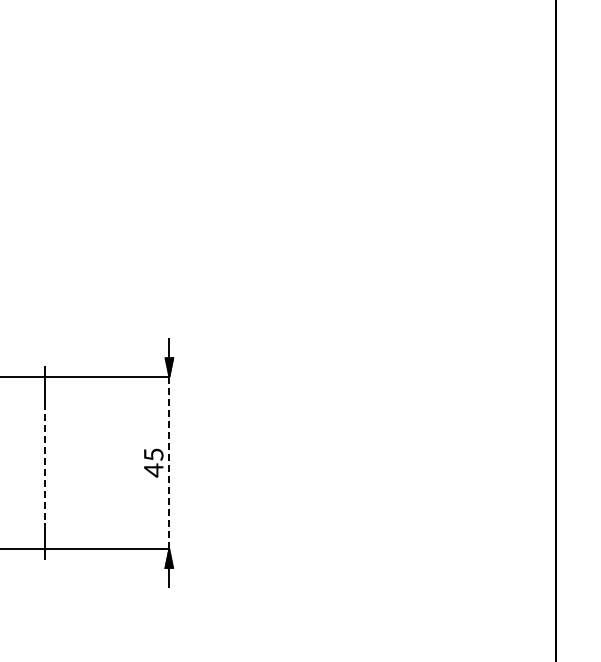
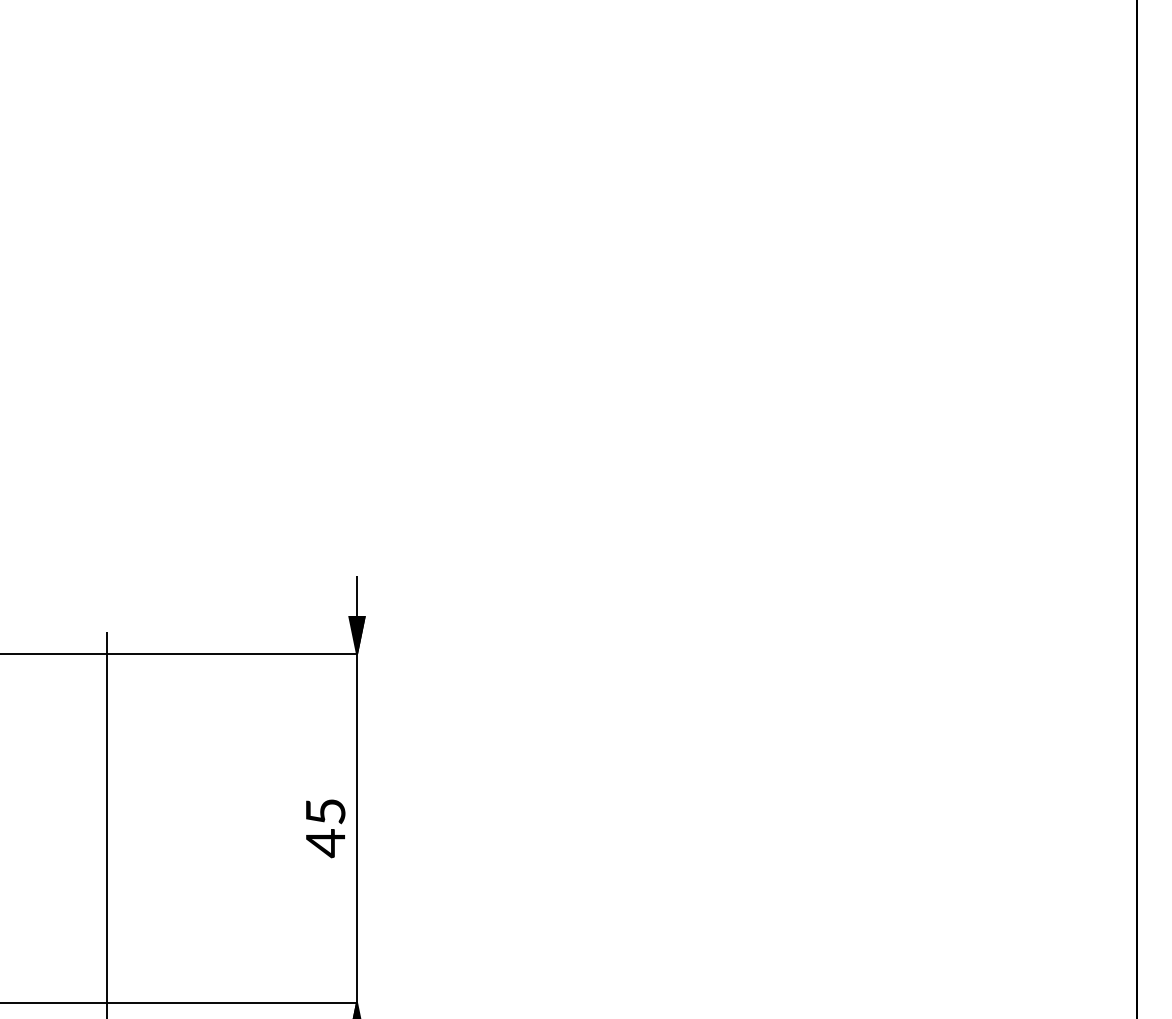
line: (169, 462) -> (357, 827), dashed -> solid
line: (45, 463) -> (107, 829), dashed -> solid

